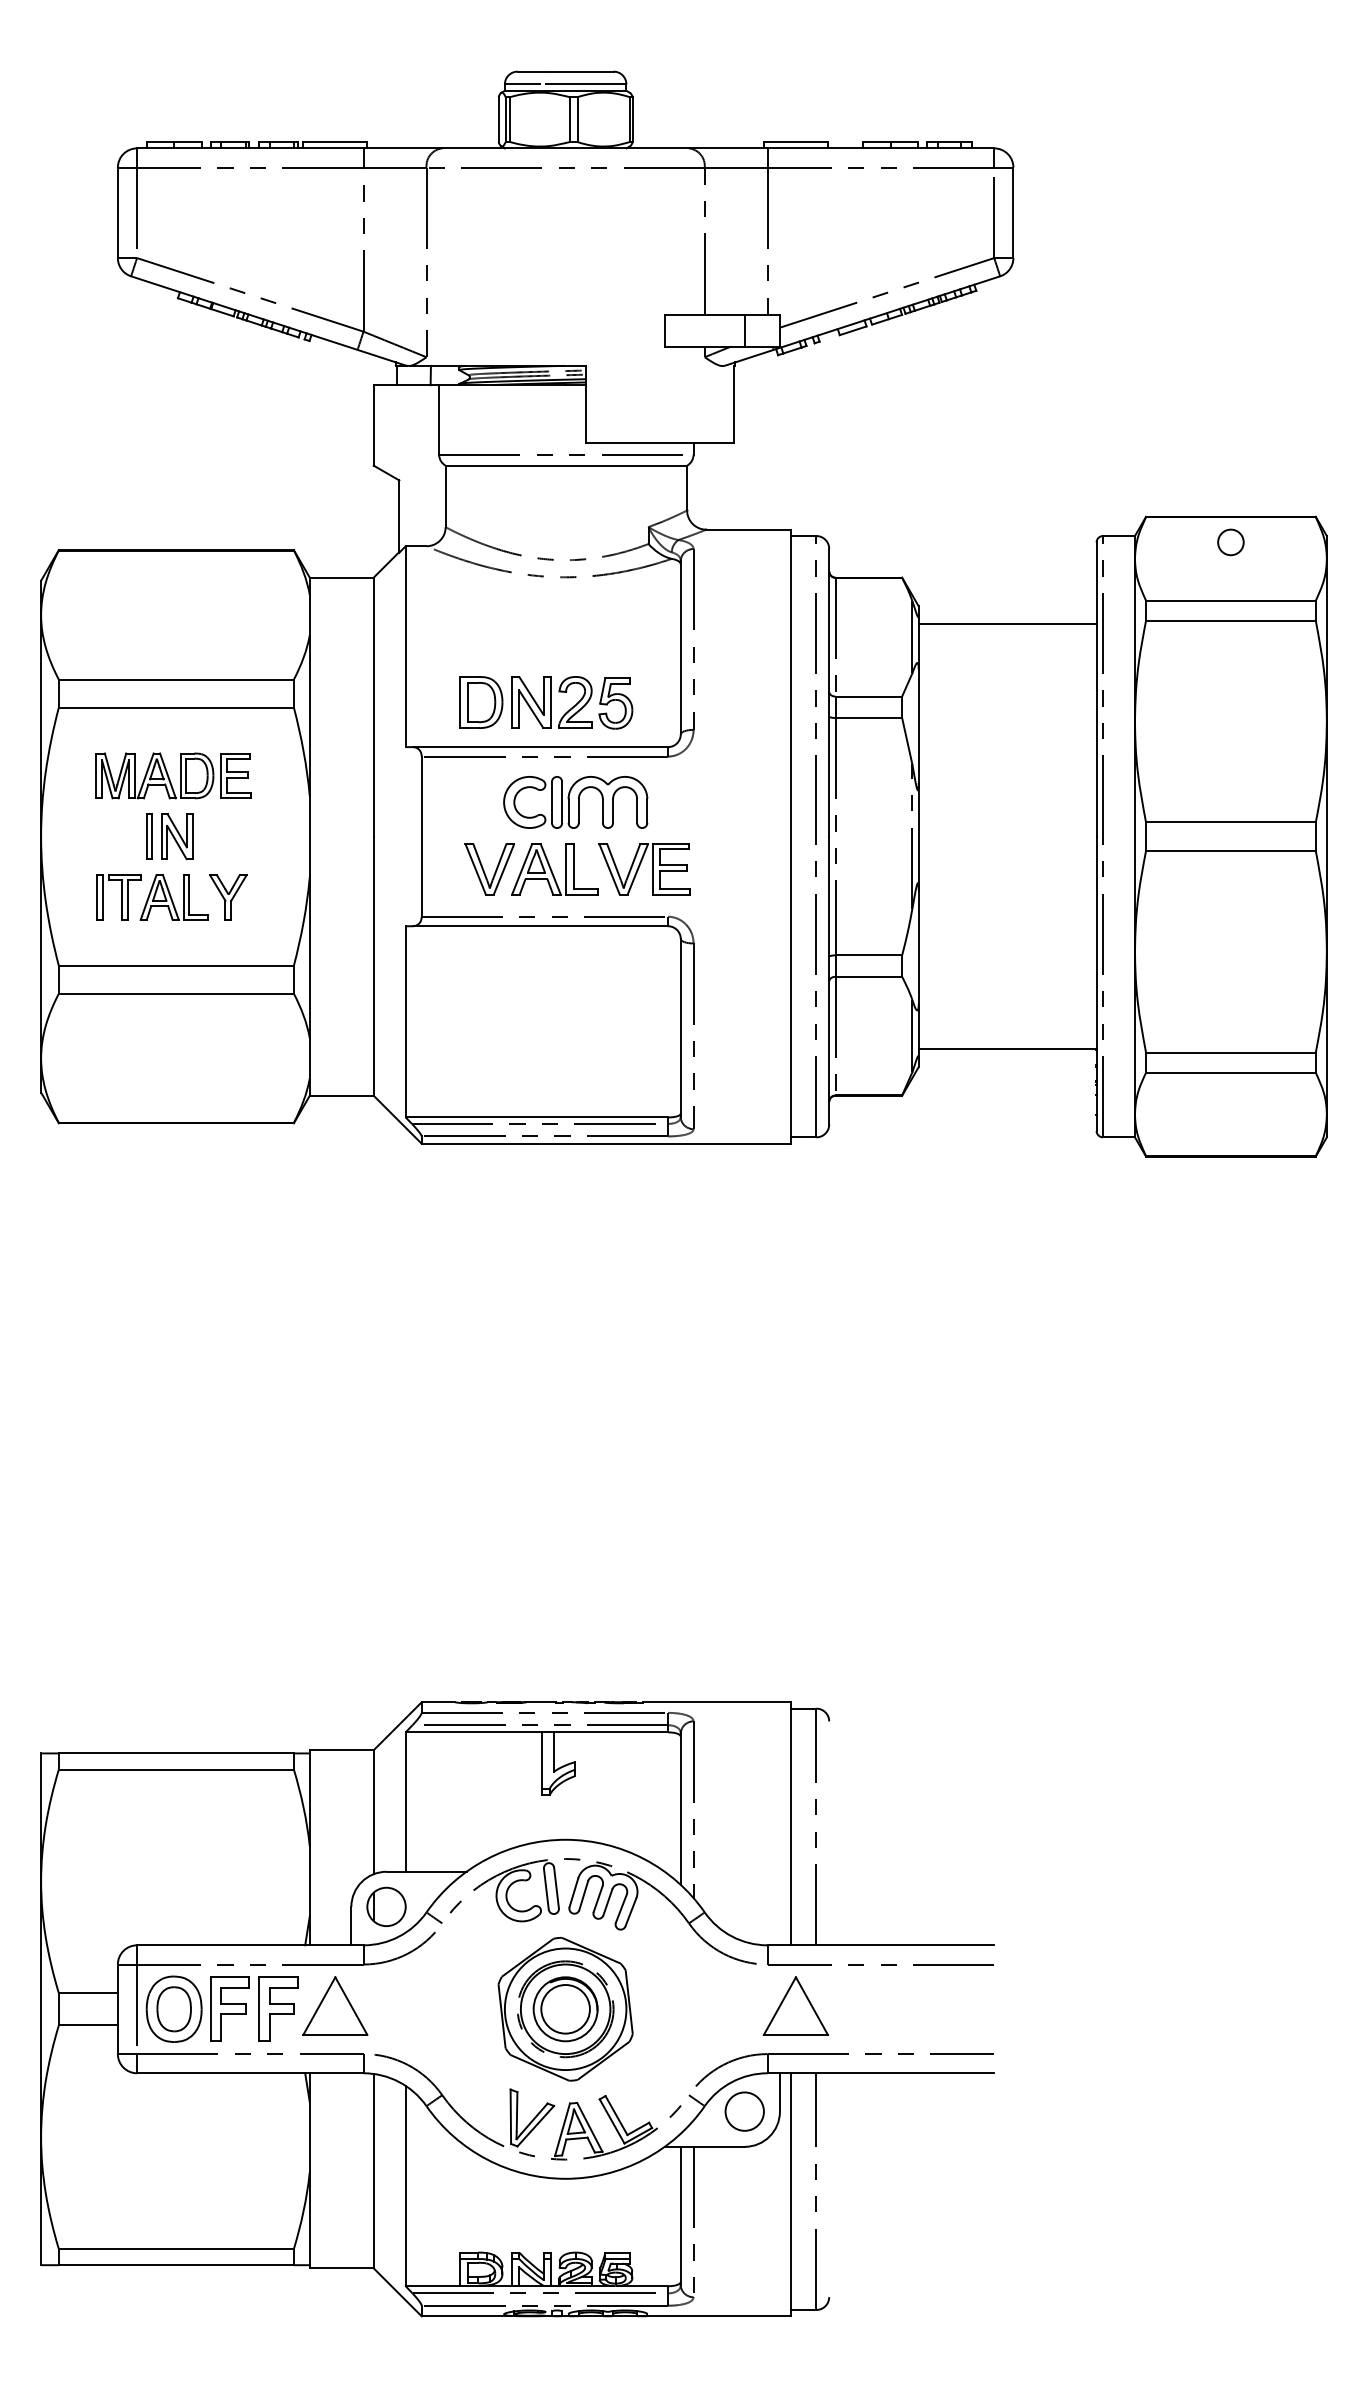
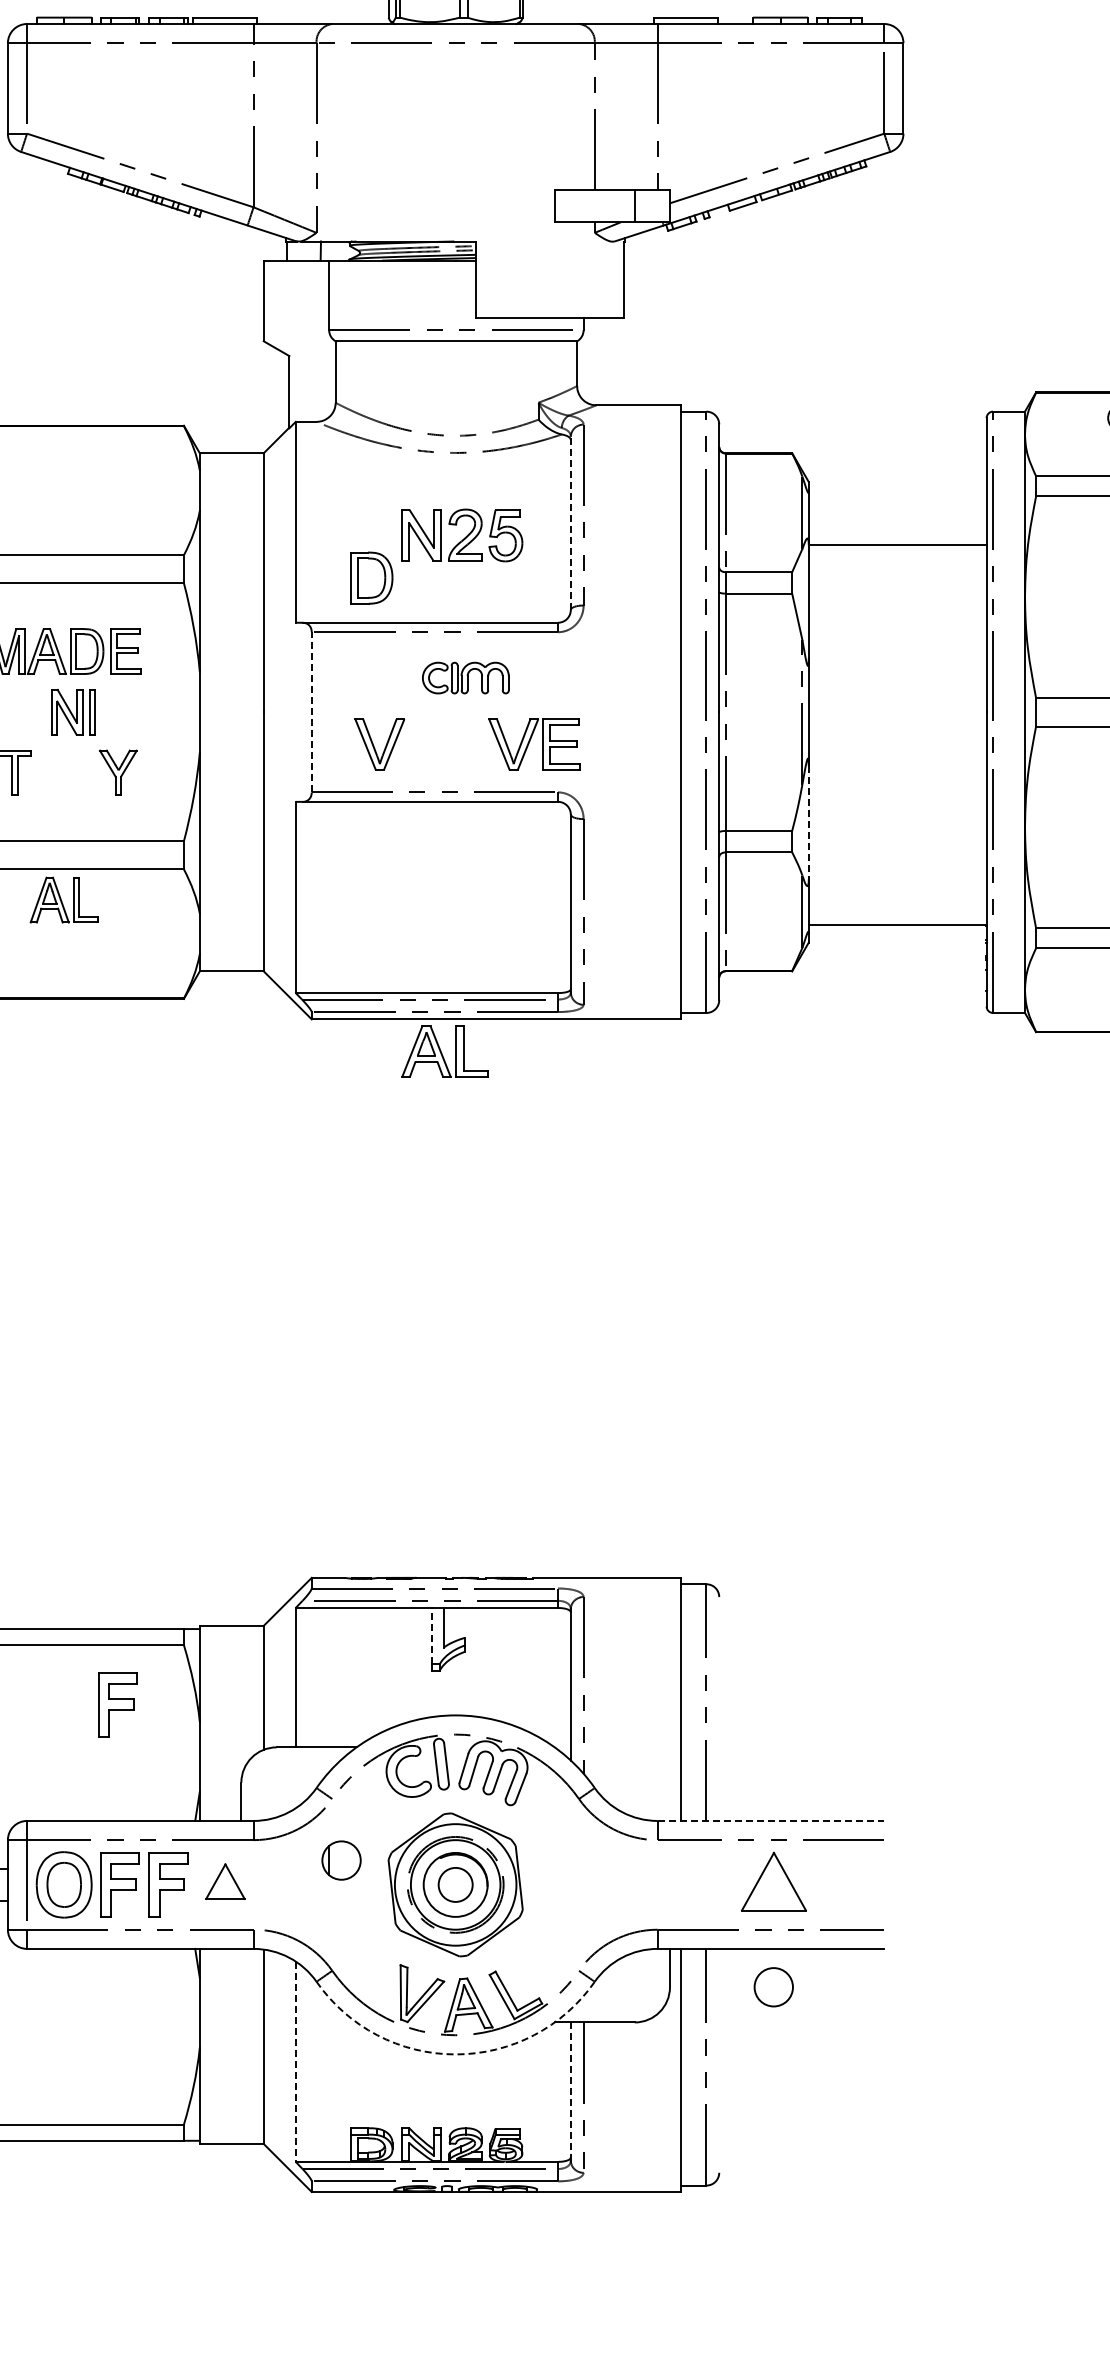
line: (1007, 624) -> (897, 545), moved
line: (680, 647) -> (570, 523), solid -> dashed
part: (572, 702) -> (462, 535), moved
part: (575, 802) -> (465, 678), size x0.6
part: (149, 836) -> (92, 712), moved
line: (421, 836) -> (311, 712), solid -> dashed
part: (554, 869) -> (444, 1052), moved
part: (173, 897) -> (63, 900), moved
line: (918, 947) -> (808, 823), solid -> dashed
line: (542, 1759) -> (432, 1635), solid -> dashed
part: (227, 1828) -> (117, 1704), added
part: (386, 1906) -> (341, 1860), moved
line: (881, 1945) -> (771, 1821), solid -> dashed
part: (335, 2005) -> (225, 1881), size x0.6
part: (795, 2005) -> (773, 1881), moved
circle: (565, 2009) -> (455, 1885), size x0.7
circle: (744, 2111) -> (773, 1987), moved
arc: (565, 2178) -> (455, 2054), solid -> dashed
line: (405, 2186) -> (295, 2062), solid -> dashed
line: (680, 2215) -> (570, 2091), solid -> dashed

